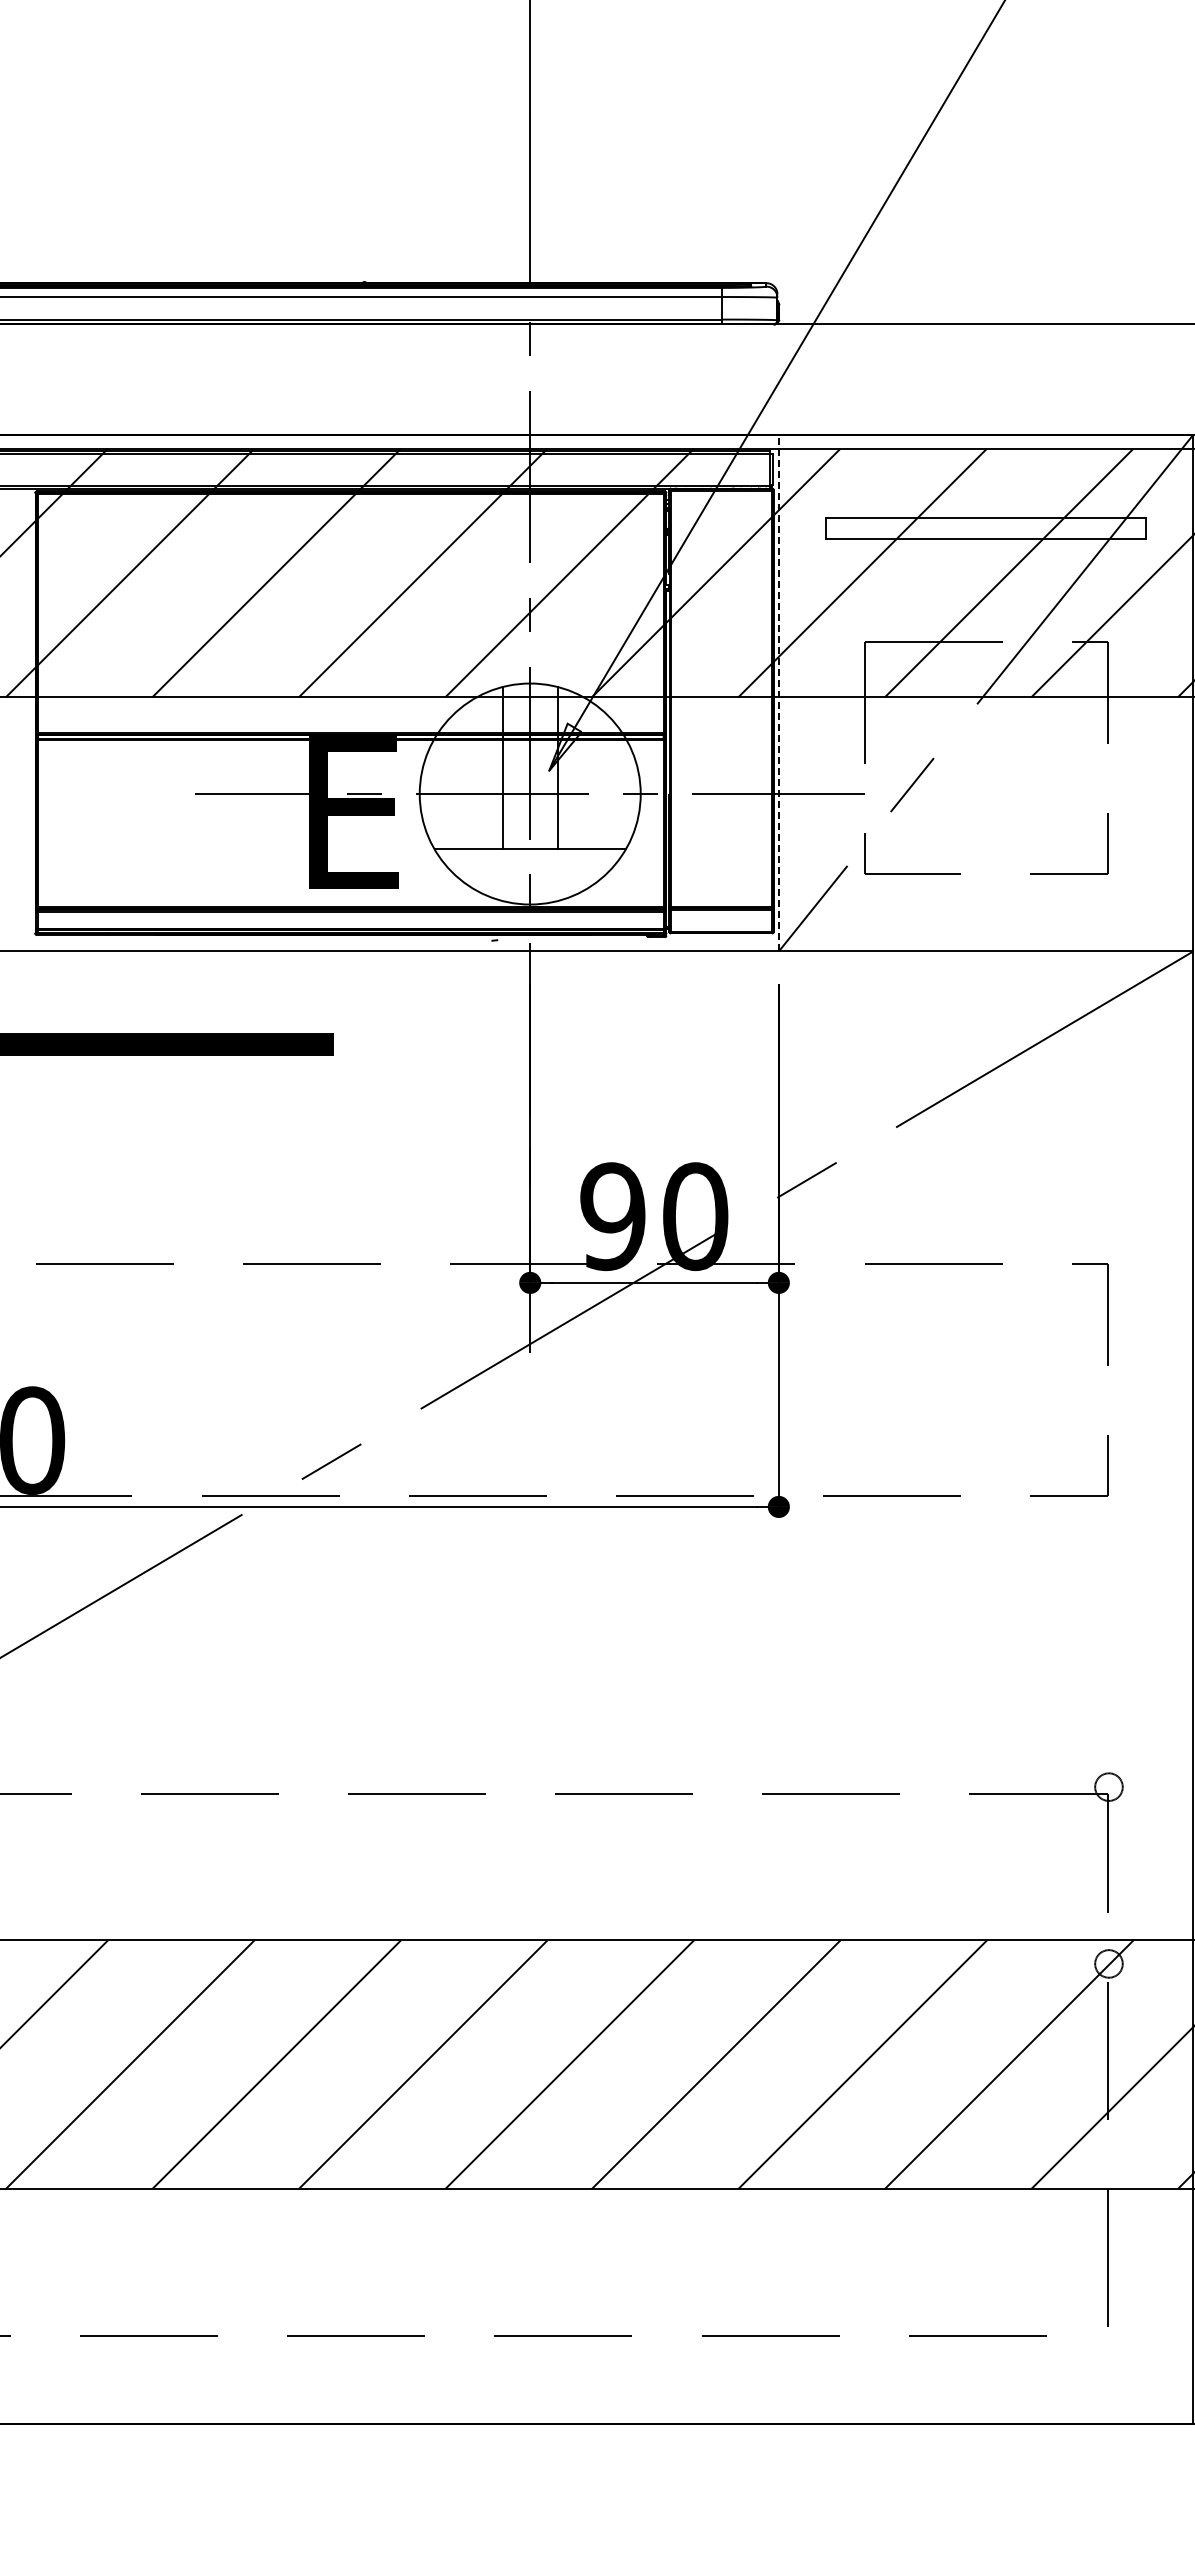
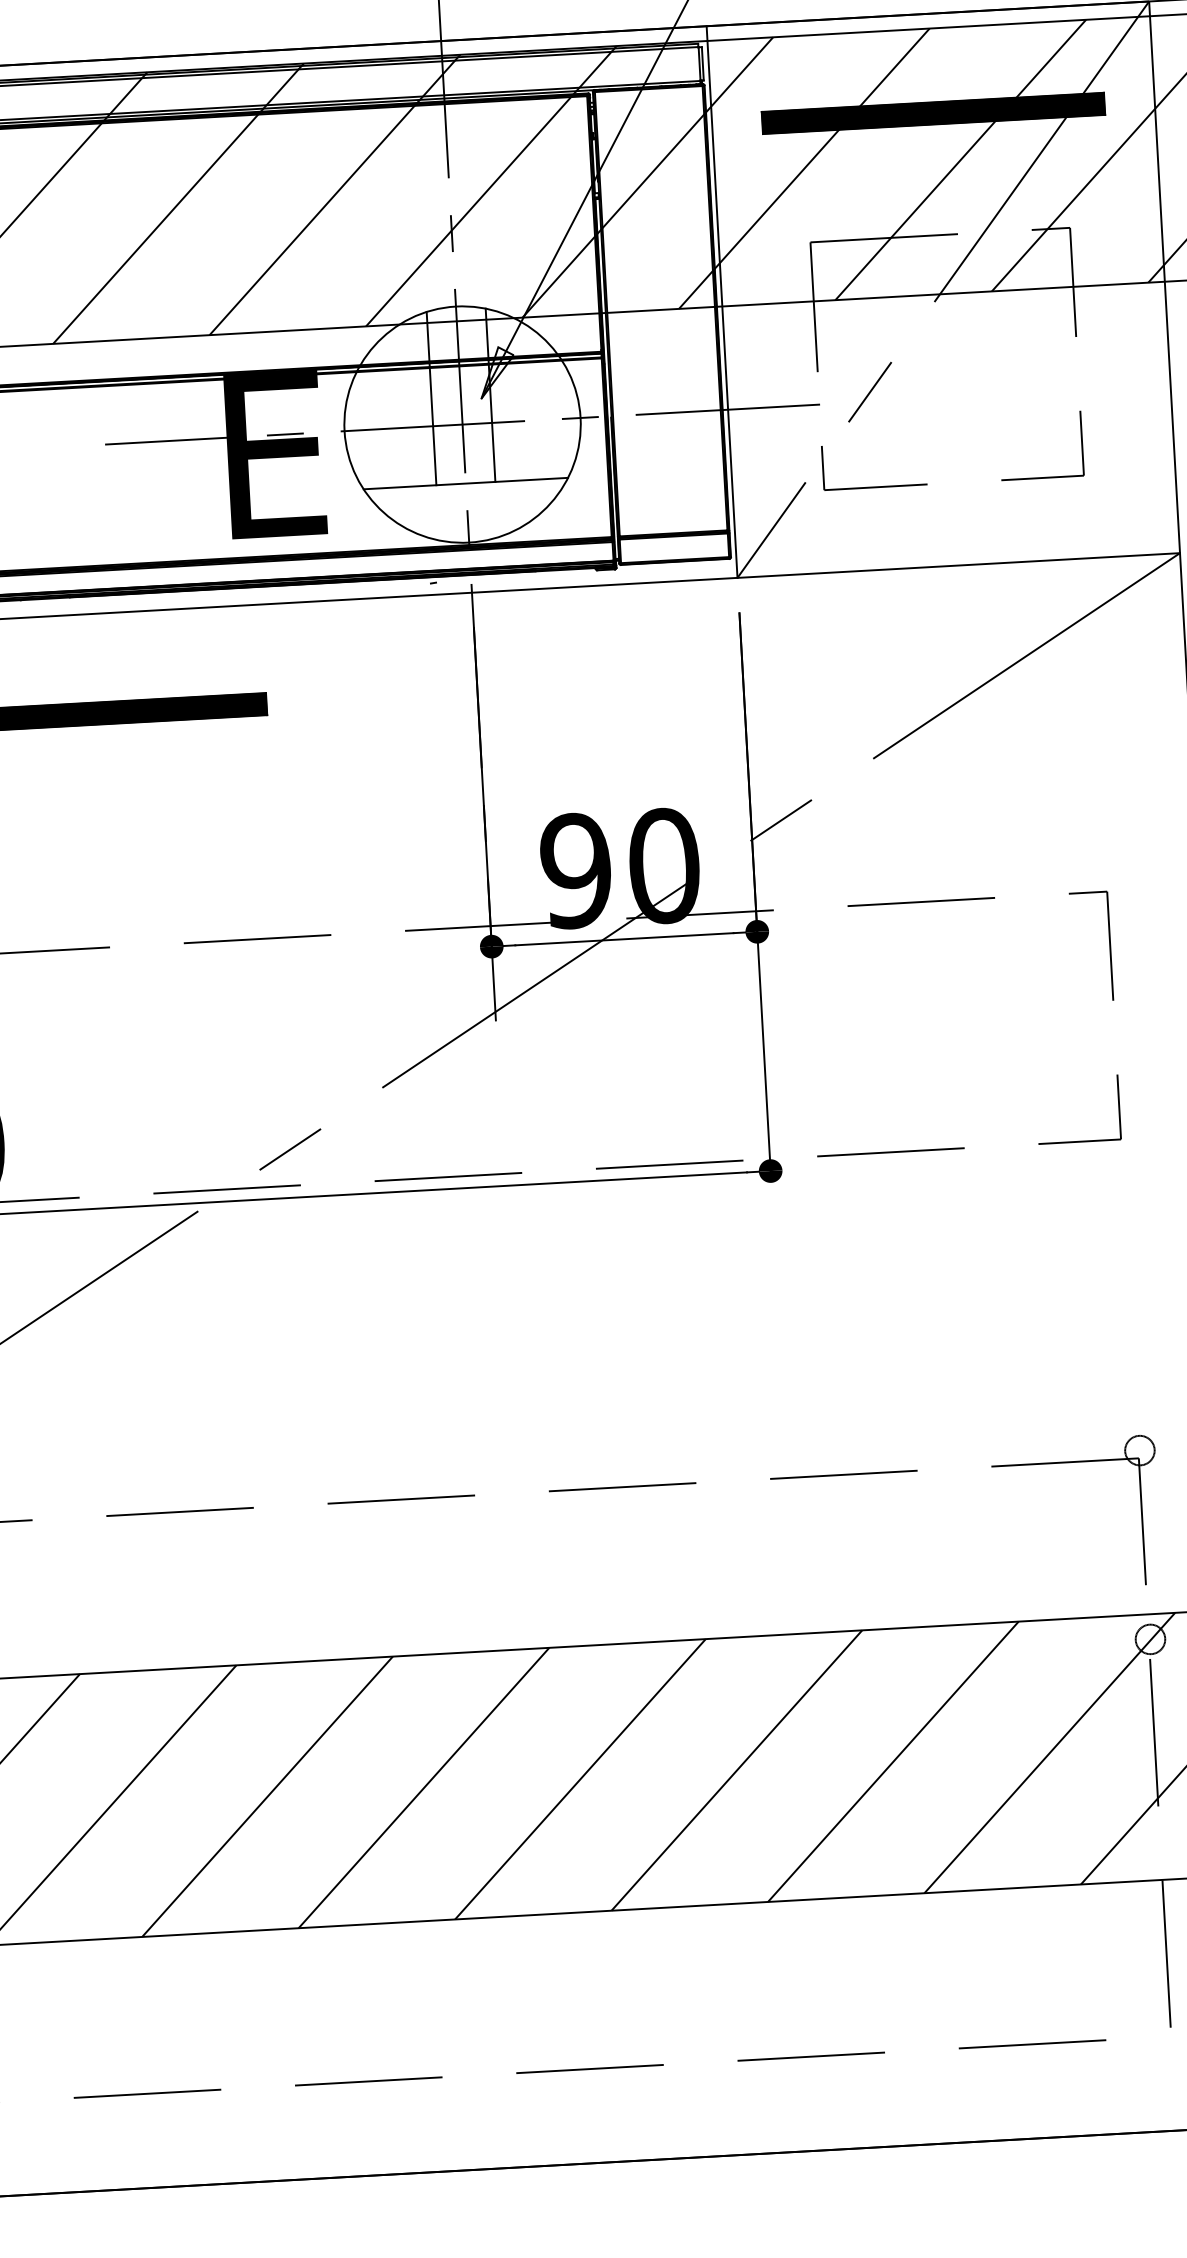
hatch: (985, 527) -> (932, 112), added
line: (778, 692) -> (721, 301), dashed -> solid

